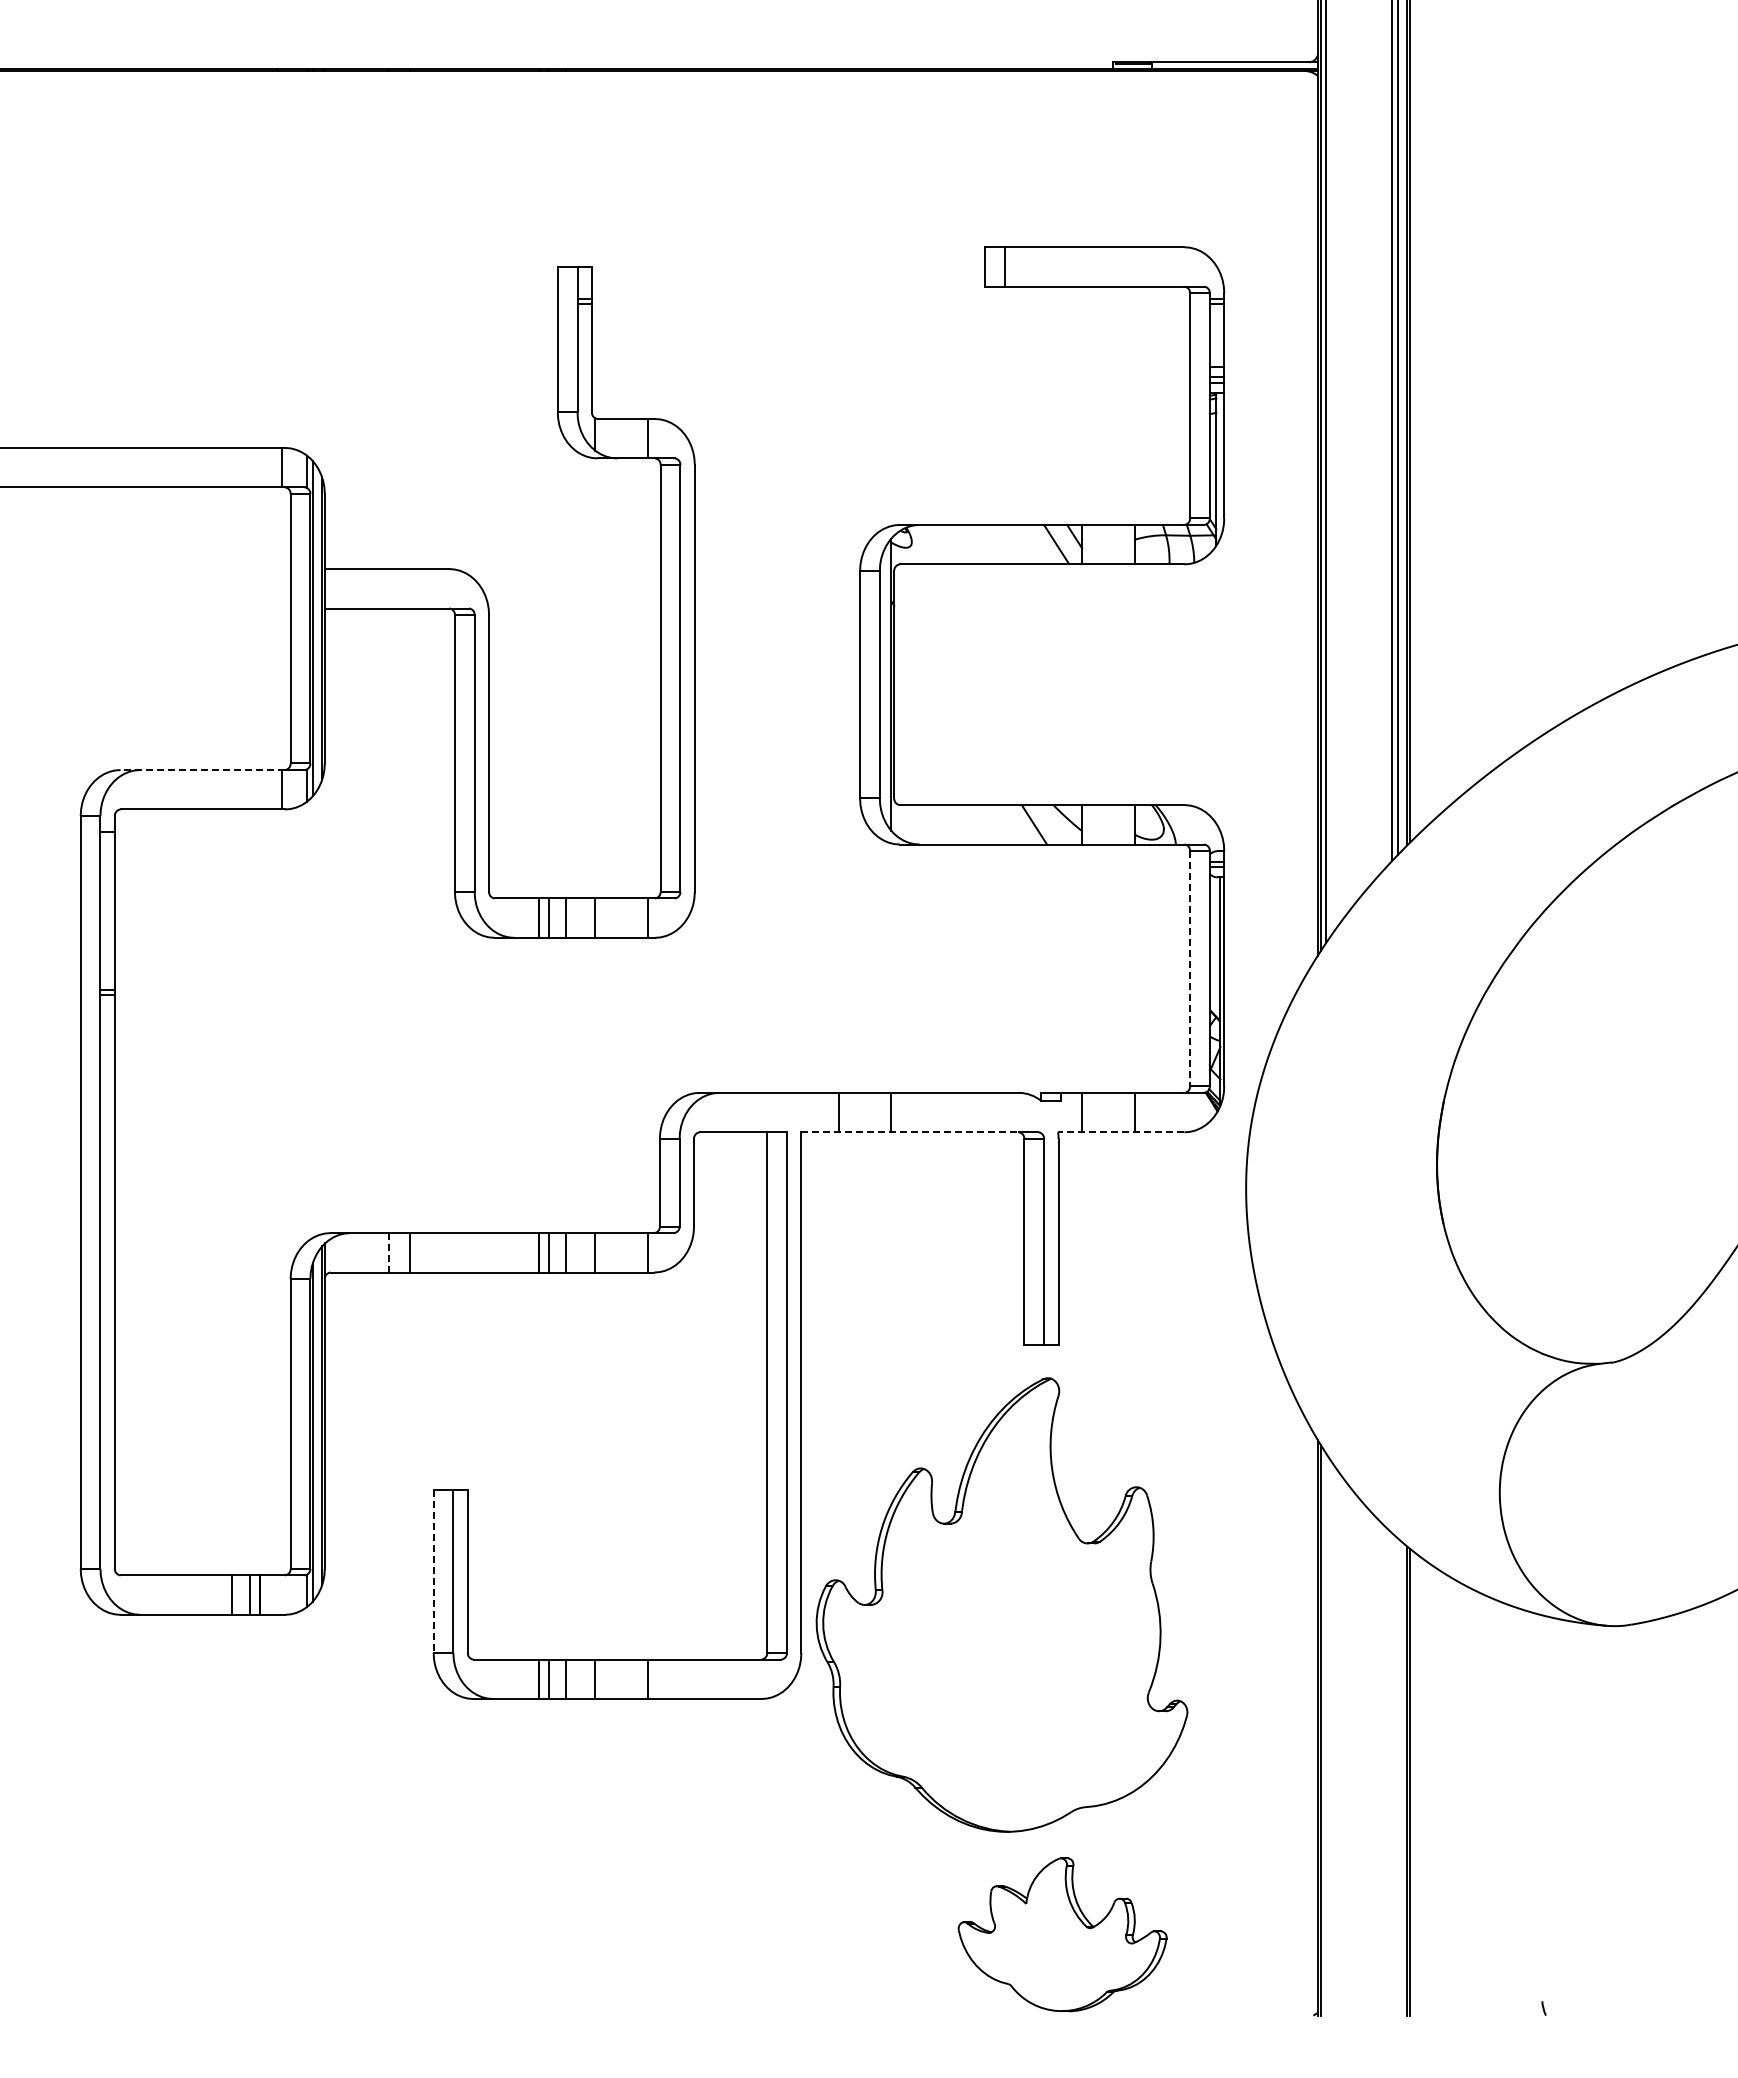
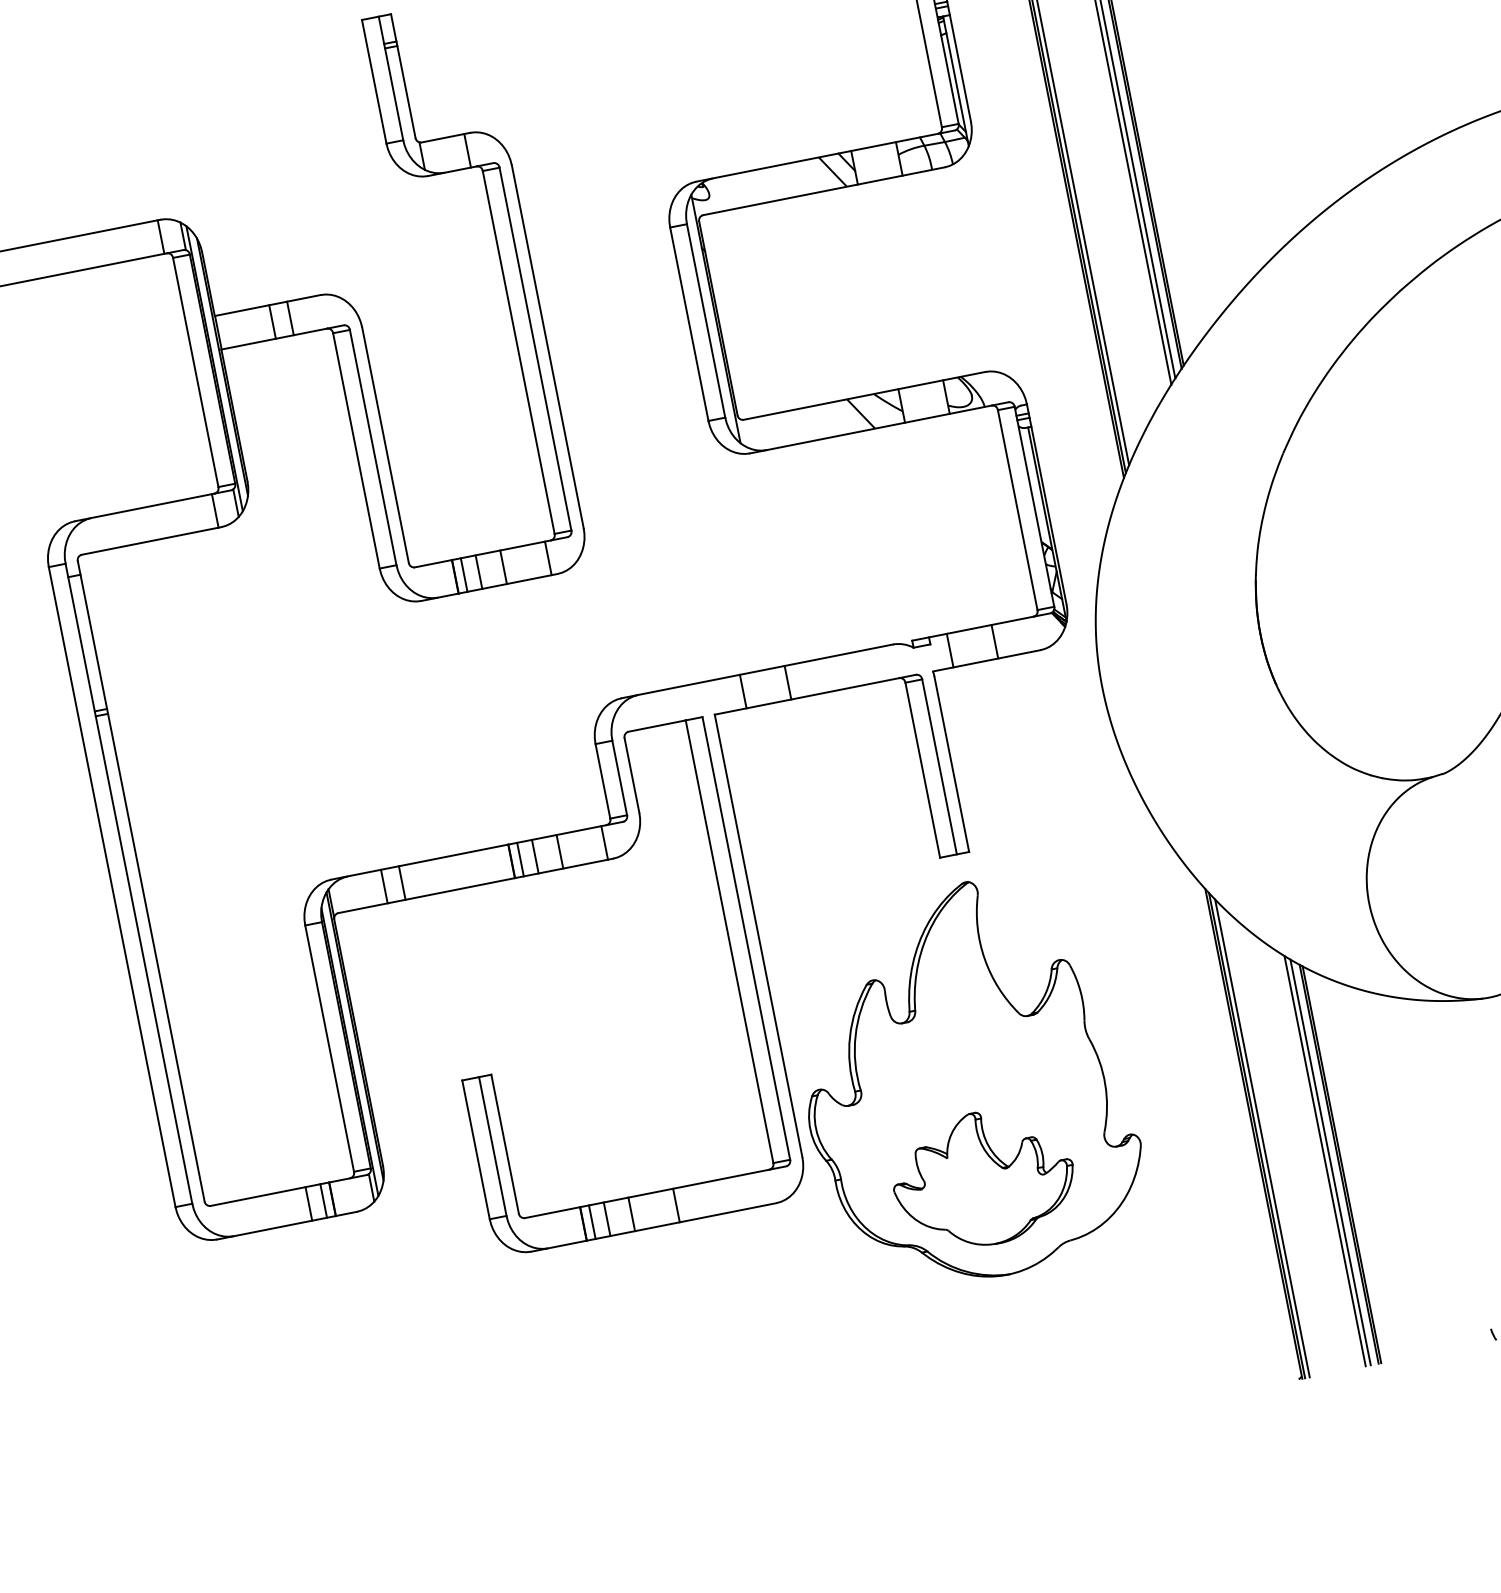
line: (388, 588) -> (272, 321), added
line: (409, 588) -> (290, 318), added
line: (202, 770) -> (144, 507), dashed -> solid
line: (1190, 968) -> (1018, 509), dashed -> solid
line: (910, 1132) -> (807, 696), dashed -> solid
line: (1120, 1132) -> (986, 661), dashed -> solid
line: (388, 1252) -> (383, 886), dashed -> solid
line: (433, 1571) -> (475, 1150), dashed -> solid
line: (1326, 1734) -> (1262, 1138), added
line: (1392, 1774) -> (1325, 1161), added
line: (1398, 1776) -> (1330, 1161), added
part: (1062, 1934) -> (983, 1178), moved

